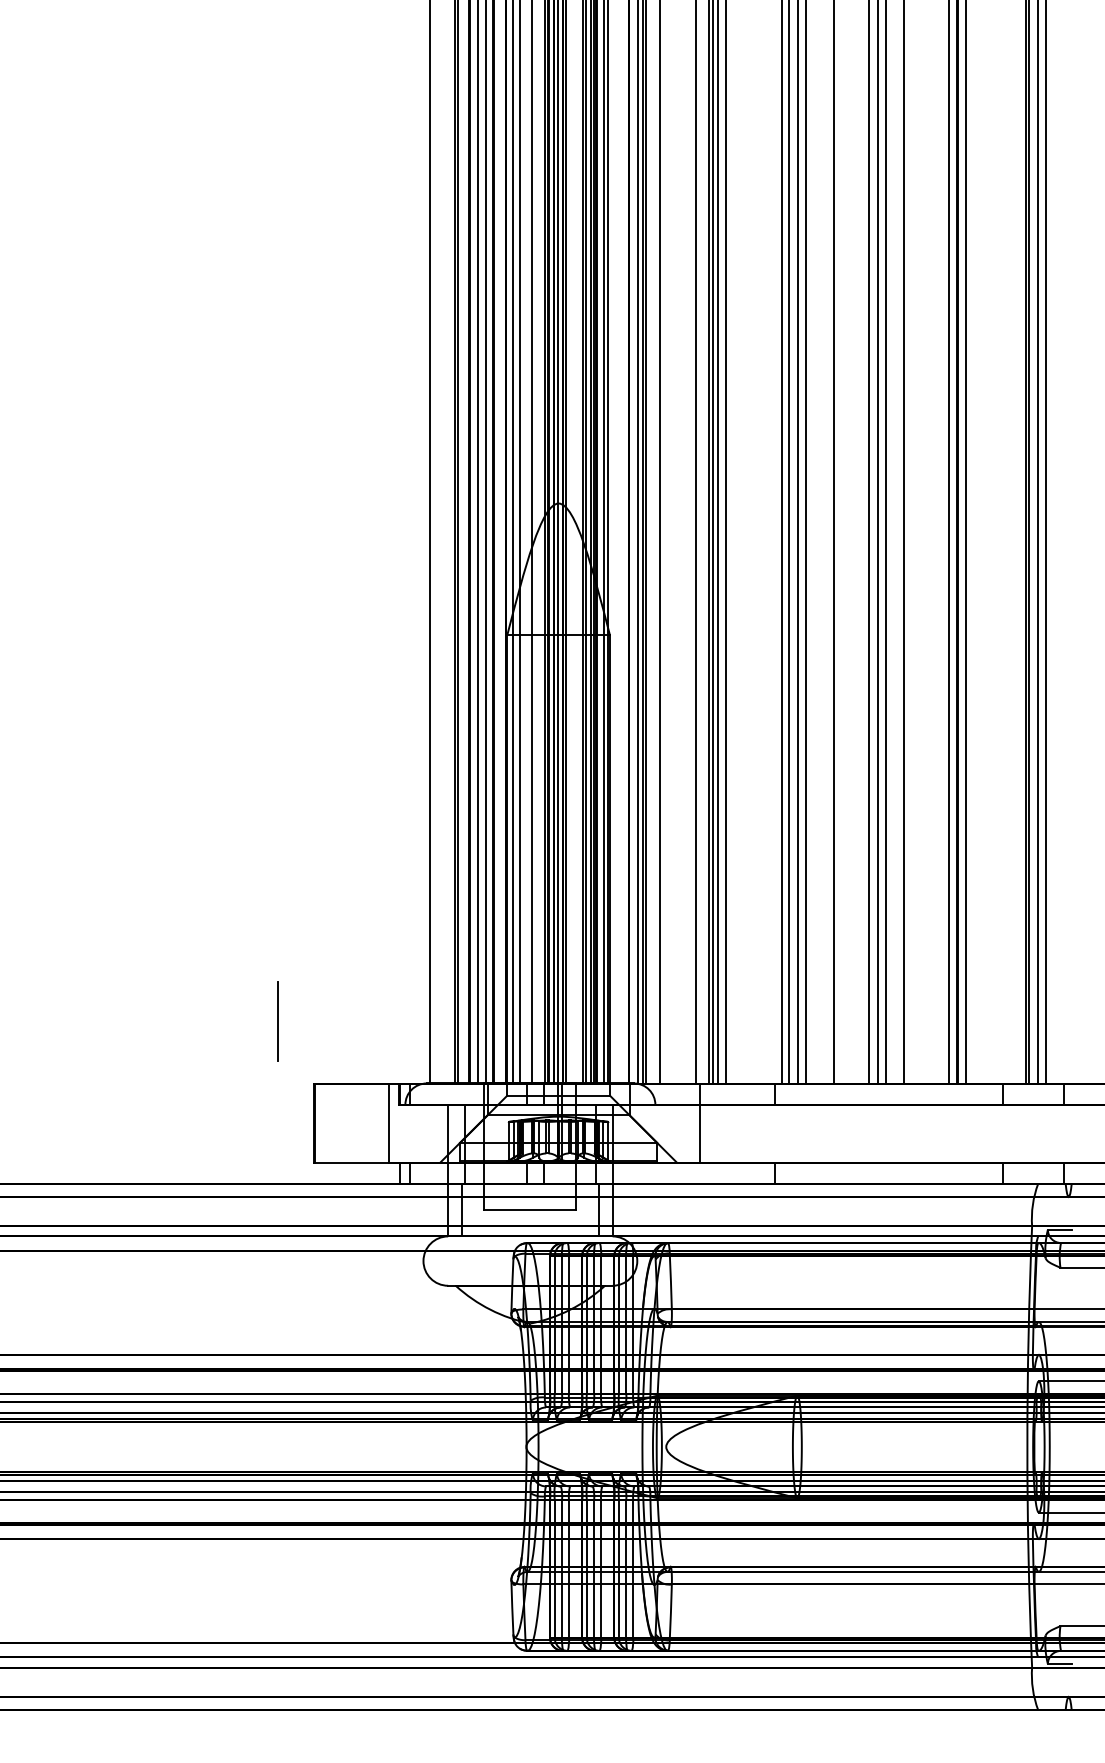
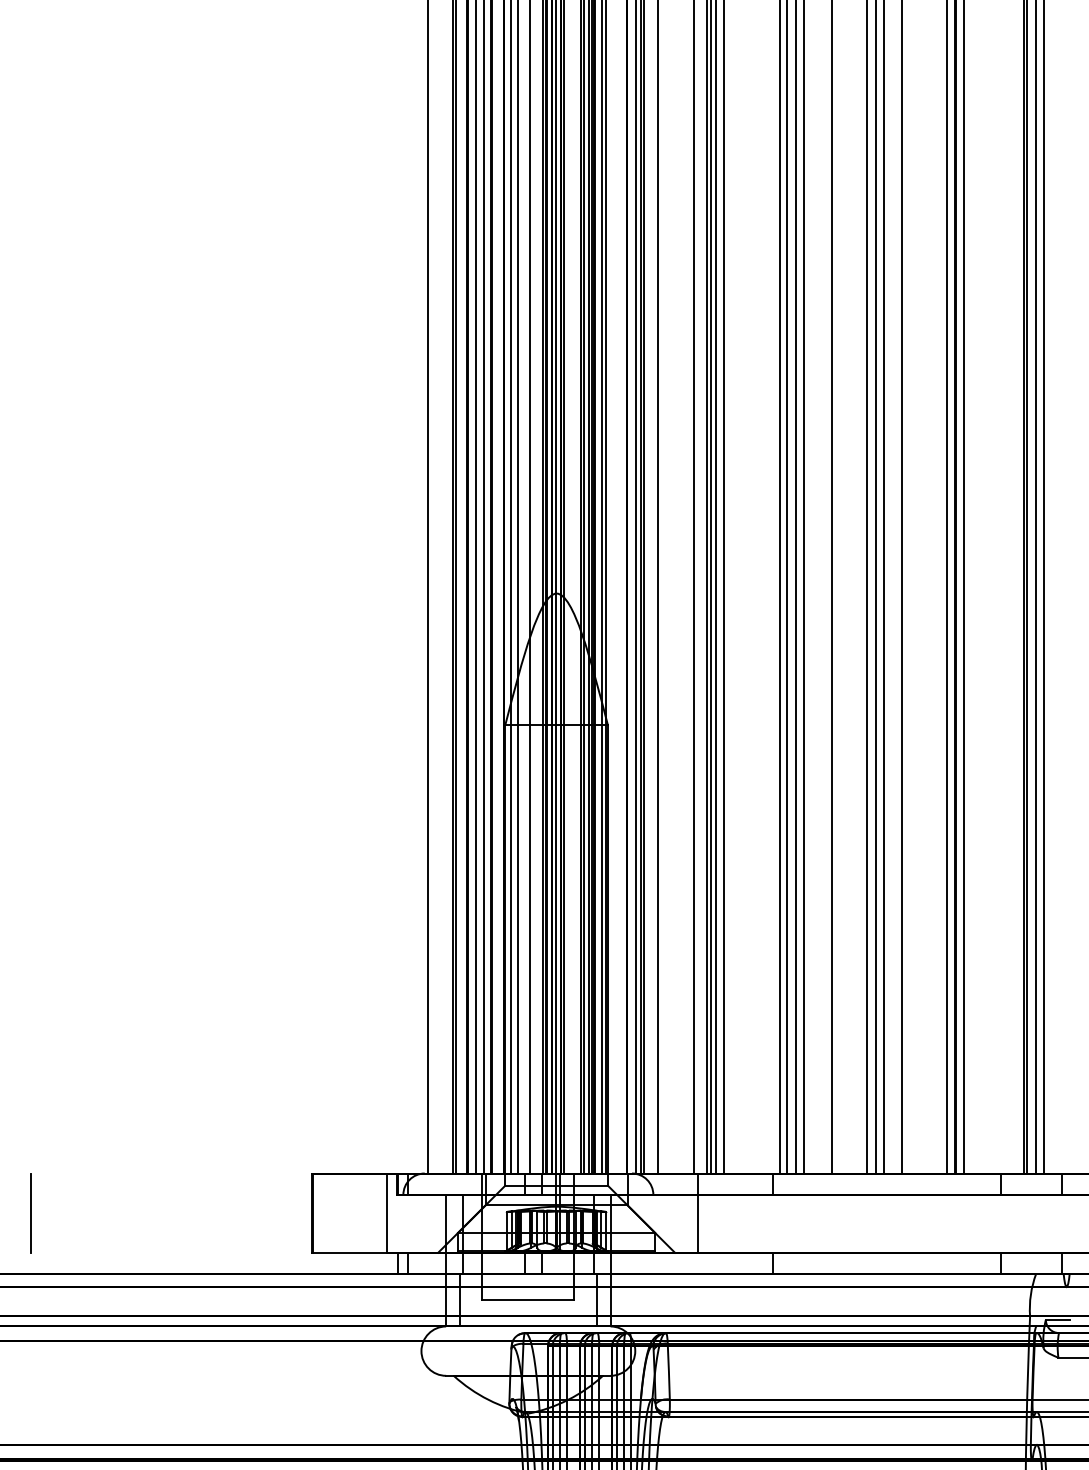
line: (277, 1021) -> (30, 1213), moved

